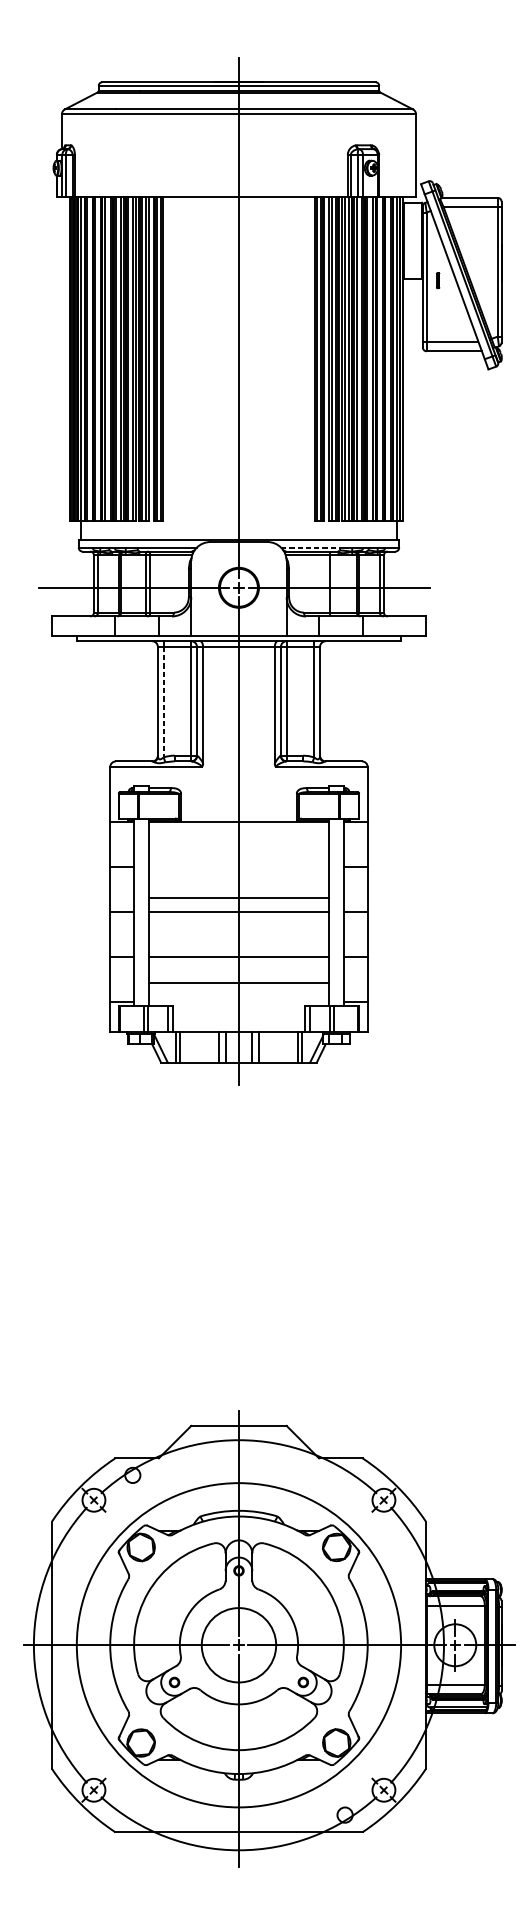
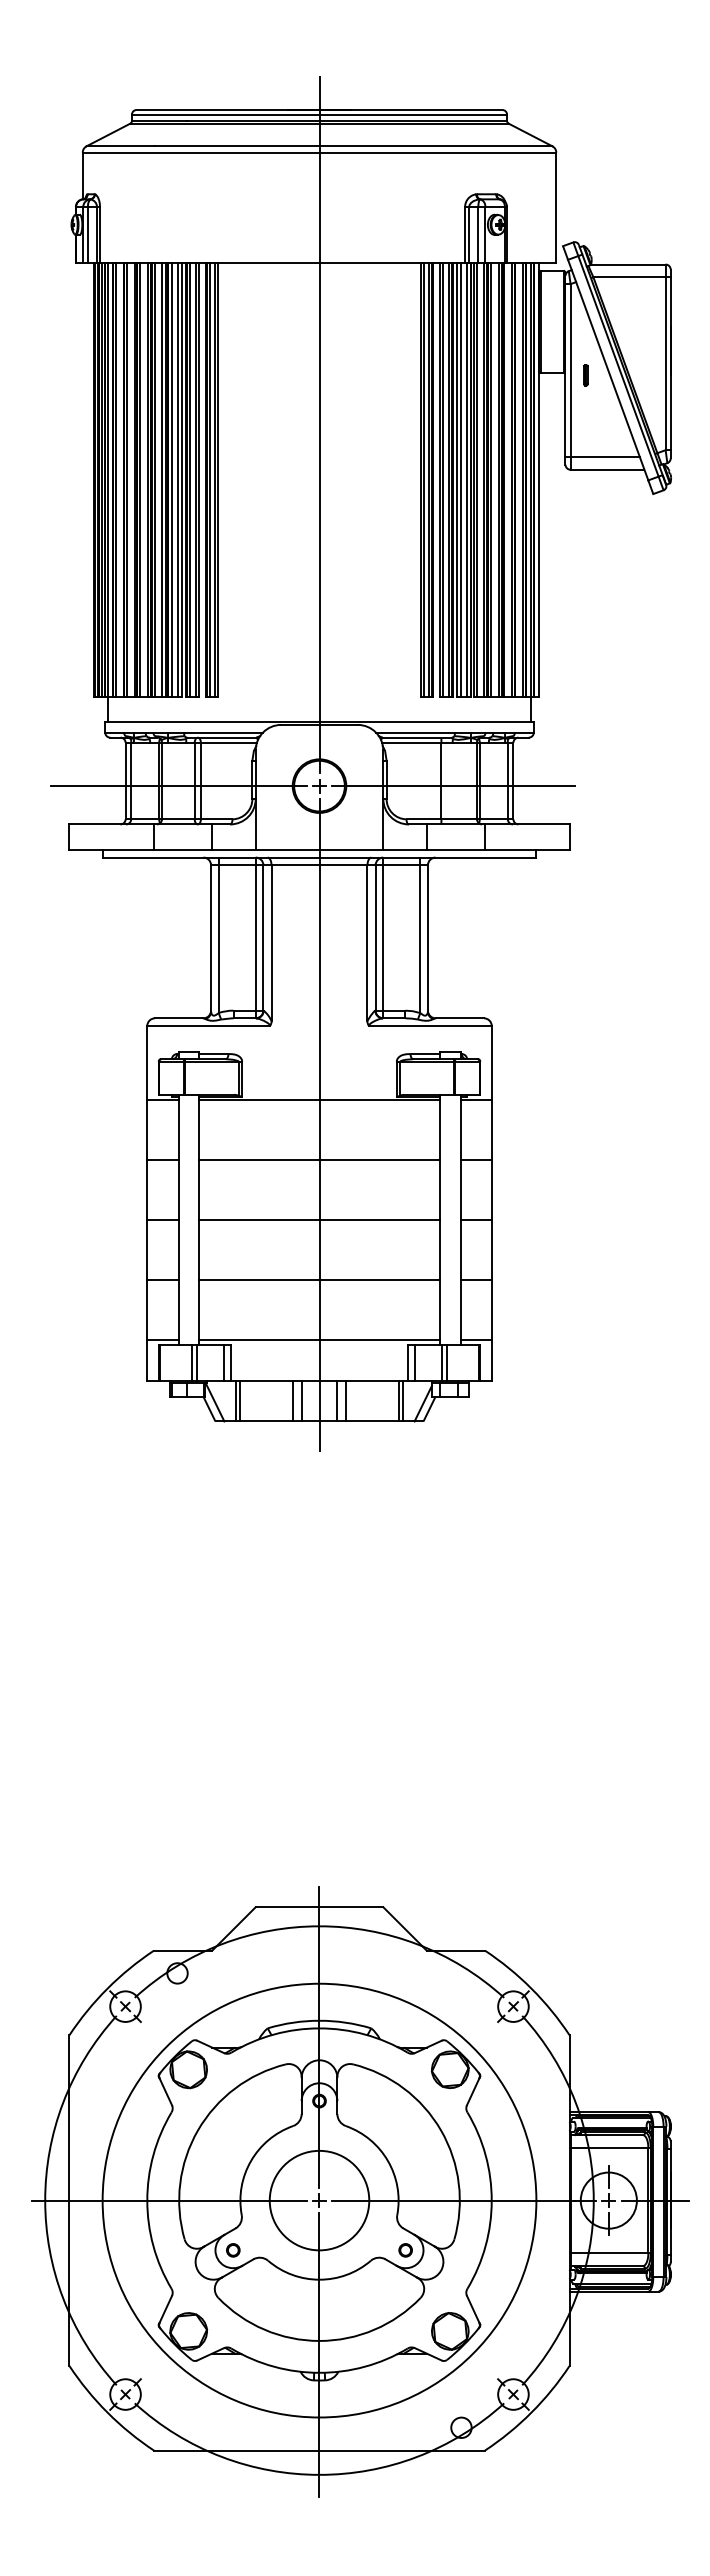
line: (310, 547) -> (415, 732), dashed -> solid
line: (163, 702) -> (218, 939), dashed -> solid
line: (238, 897) -> (319, 1159), moved
line: (238, 982) -> (319, 1339), moved

